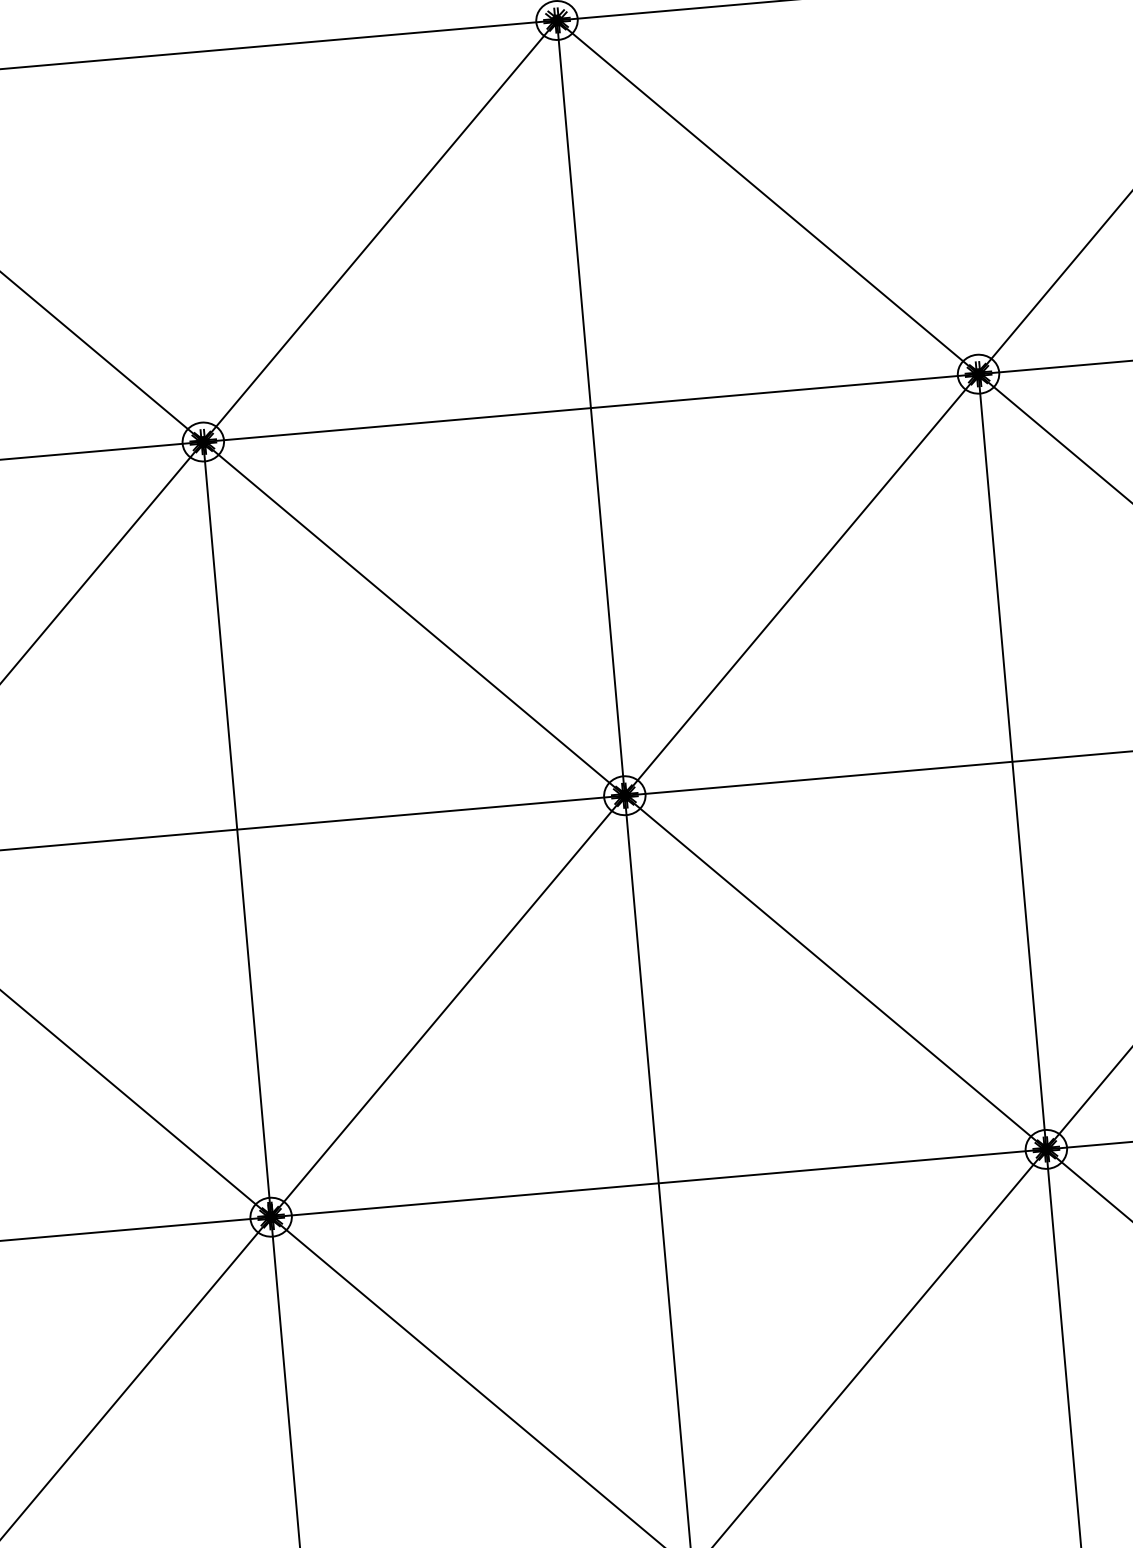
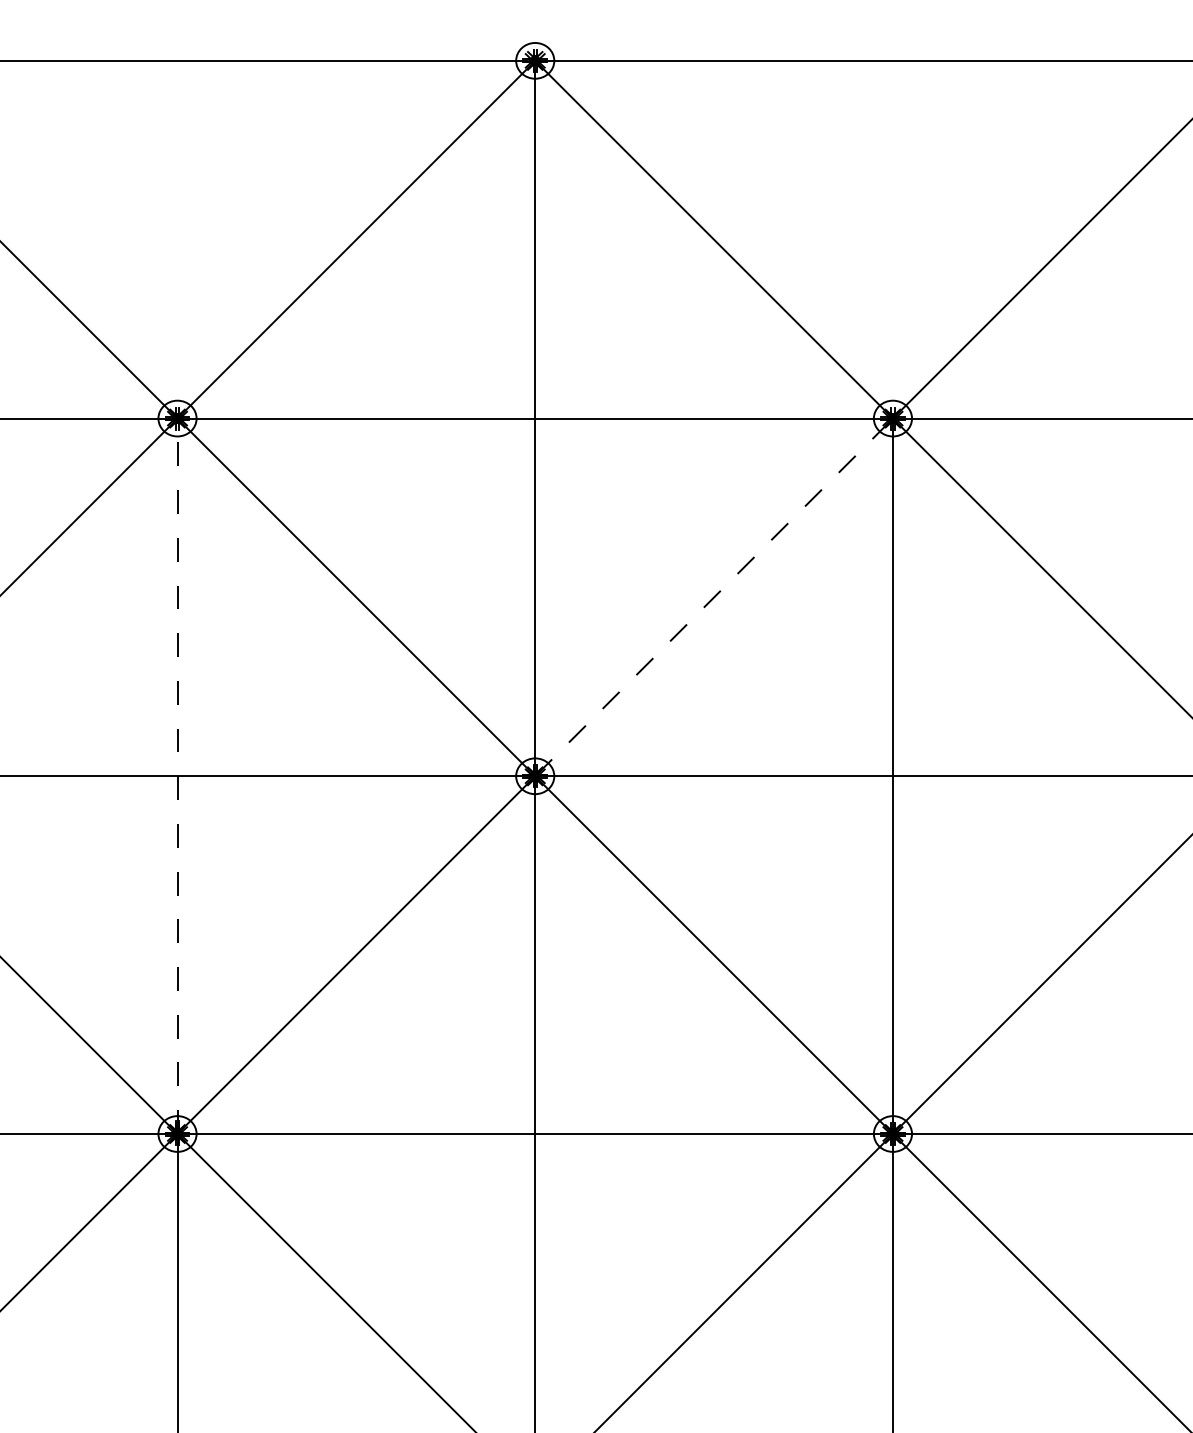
line: (802, 584) -> (714, 597), solid -> dashed
line: (237, 829) -> (177, 776), solid -> dashed

